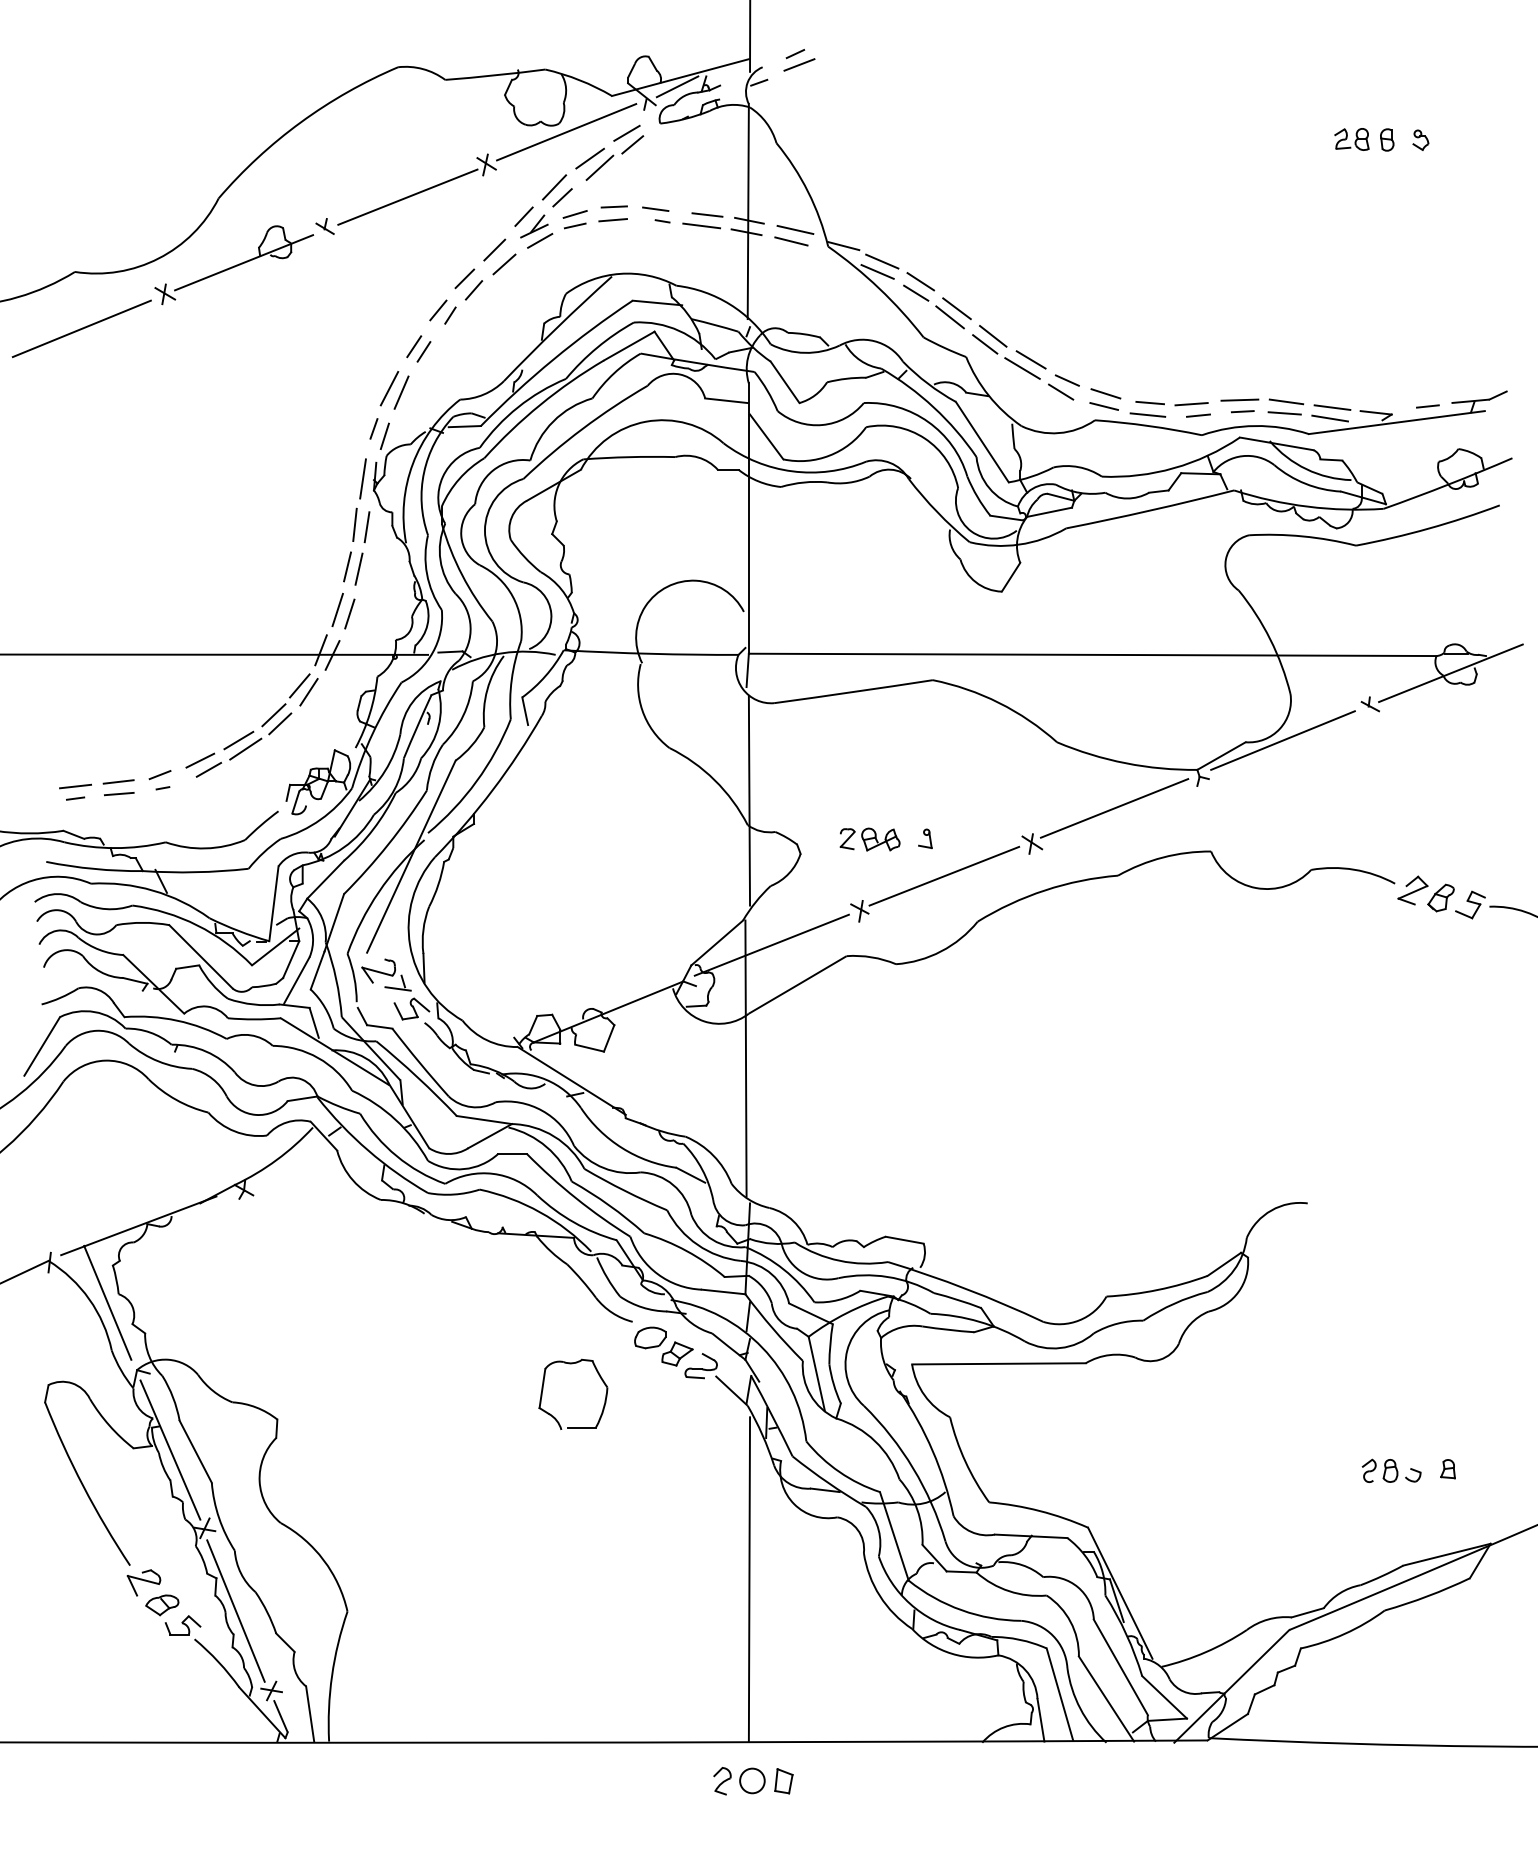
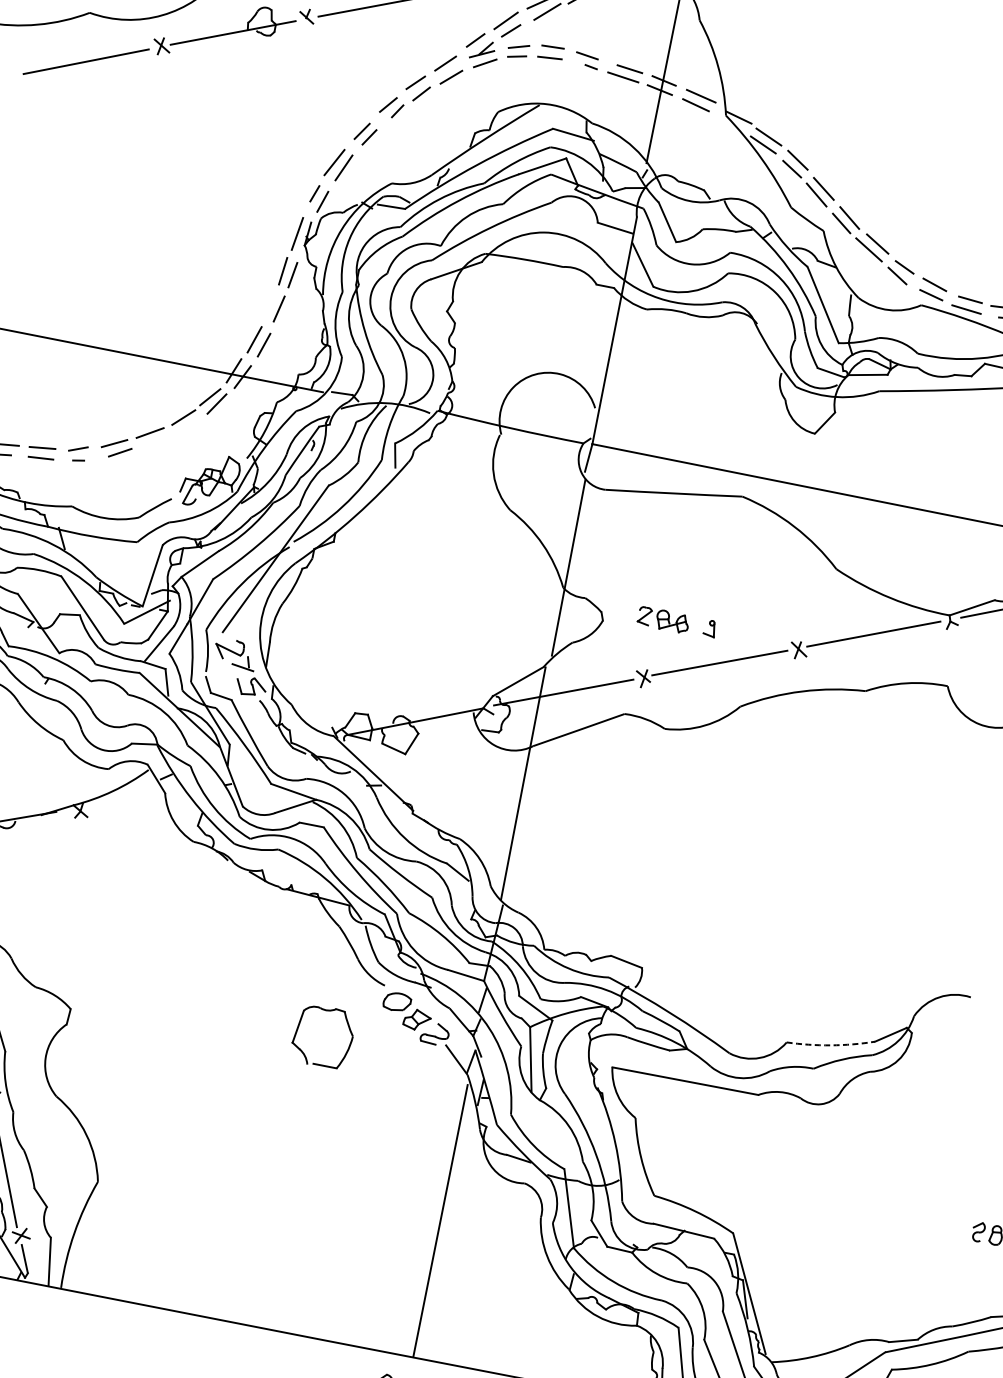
line: (347, 566) -> (269, 304), removed
line: (280, 723) -> (187, 425), removed
line: (245, 748) -> (154, 440), removed
arc: (1157, 1289) -> (830, 1044), solid -> dashed

